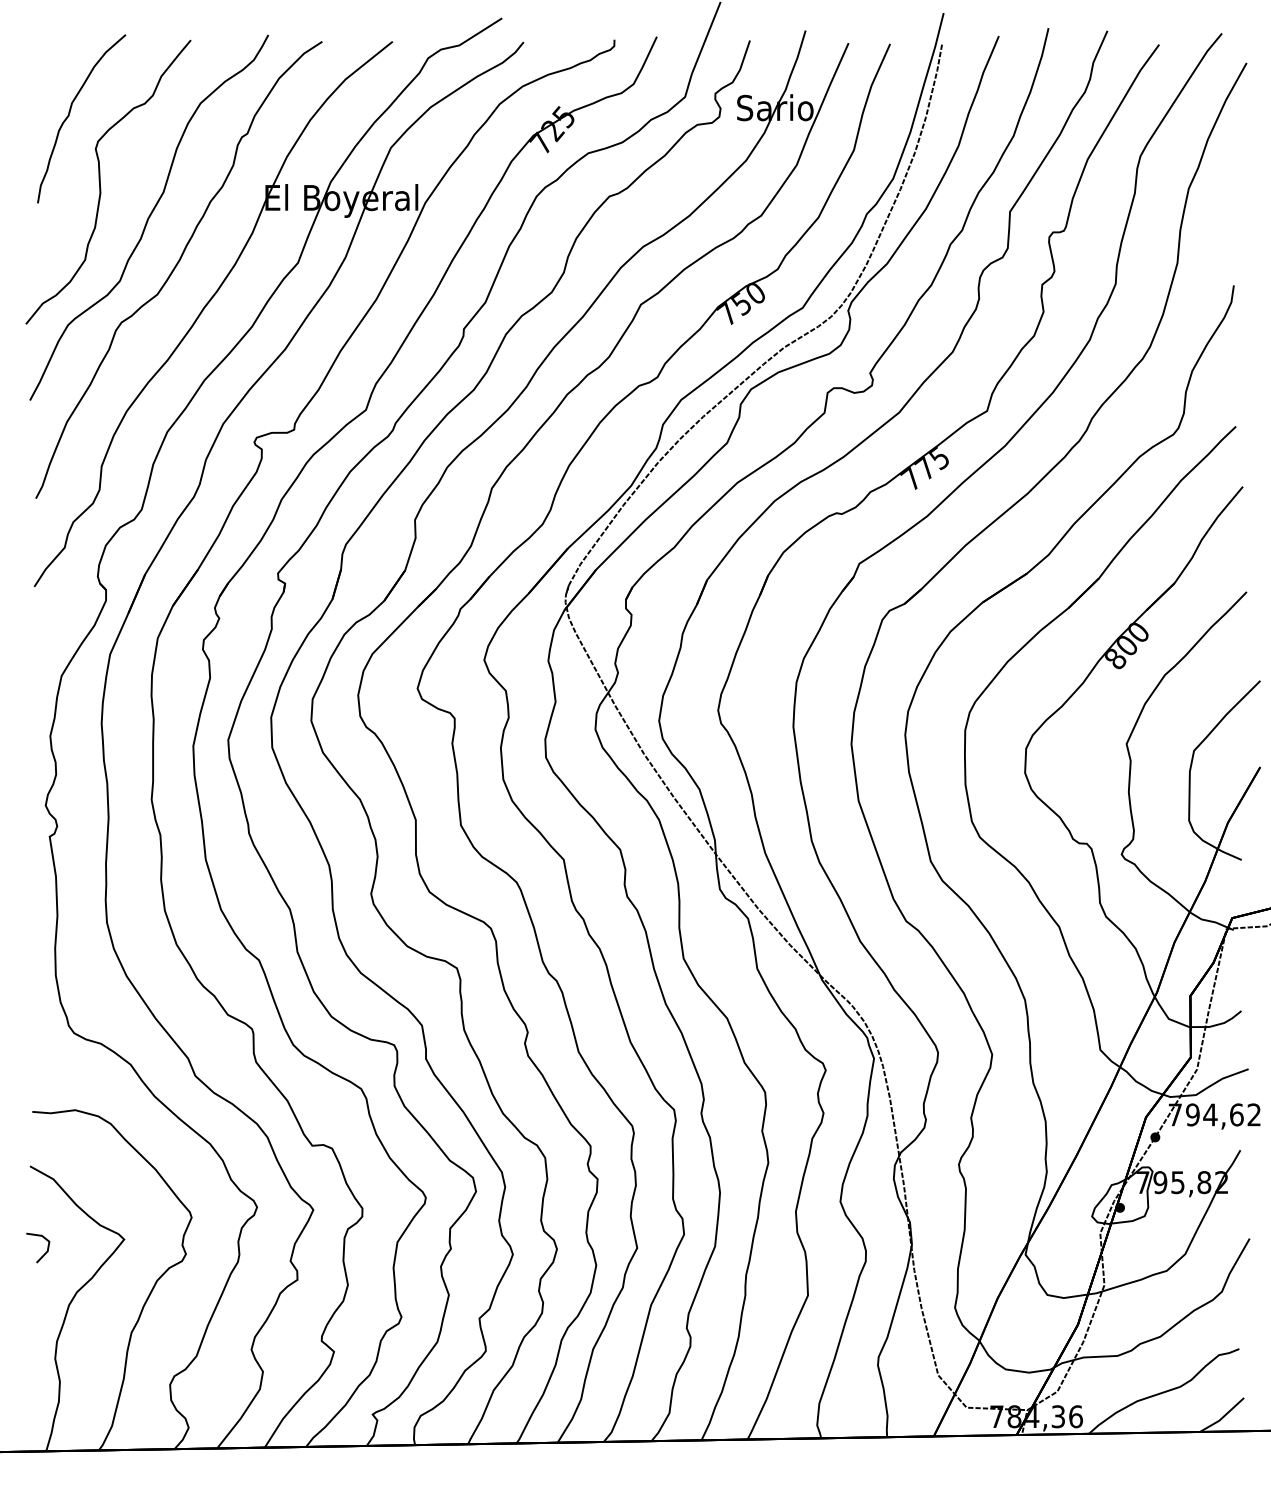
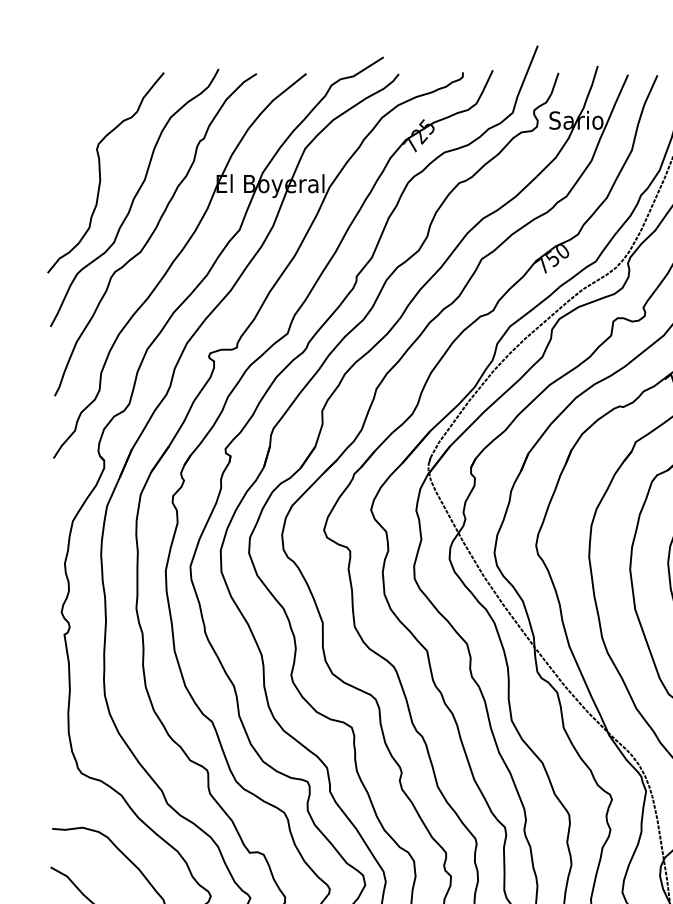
curve: (70, 113) -> (79, 124), removed

